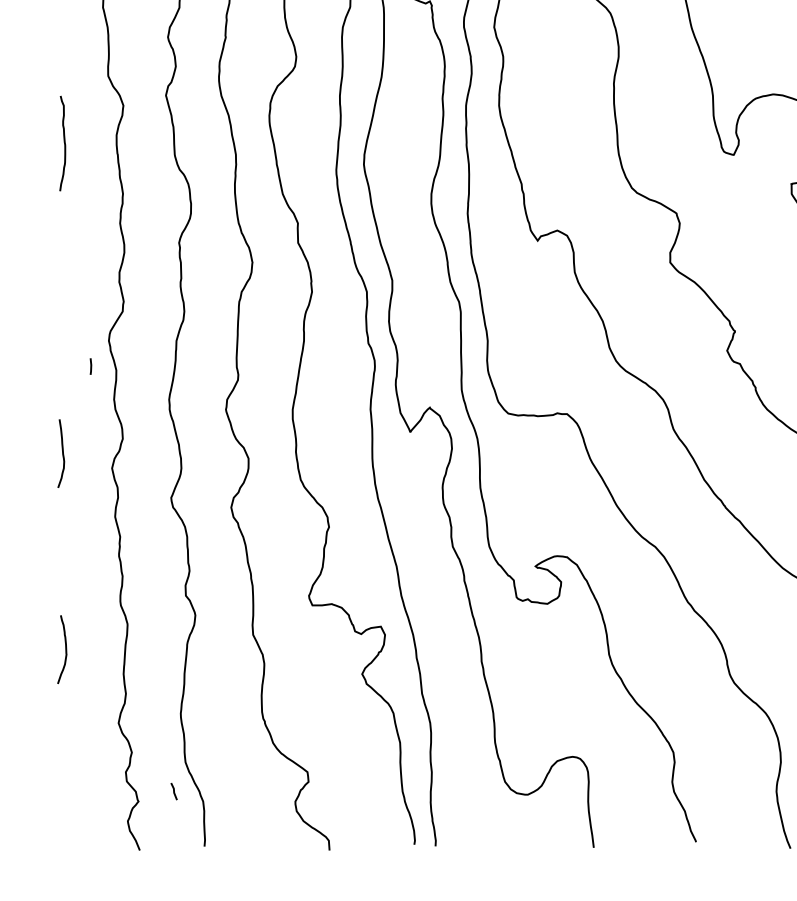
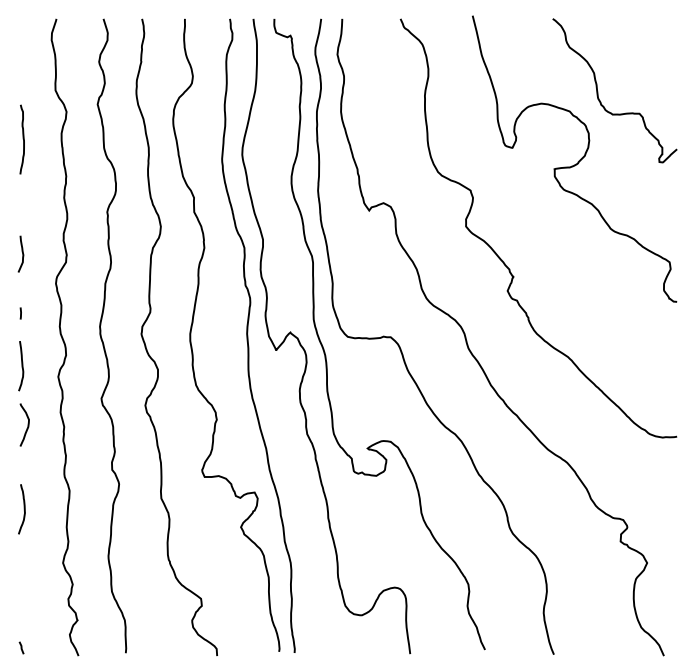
curve: (63, 299) -> (22, 253), added
line: (90, 366) -> (20, 313), moved
curve: (69, 533) -> (27, 424), added
line: (173, 790) -> (21, 647), moved

